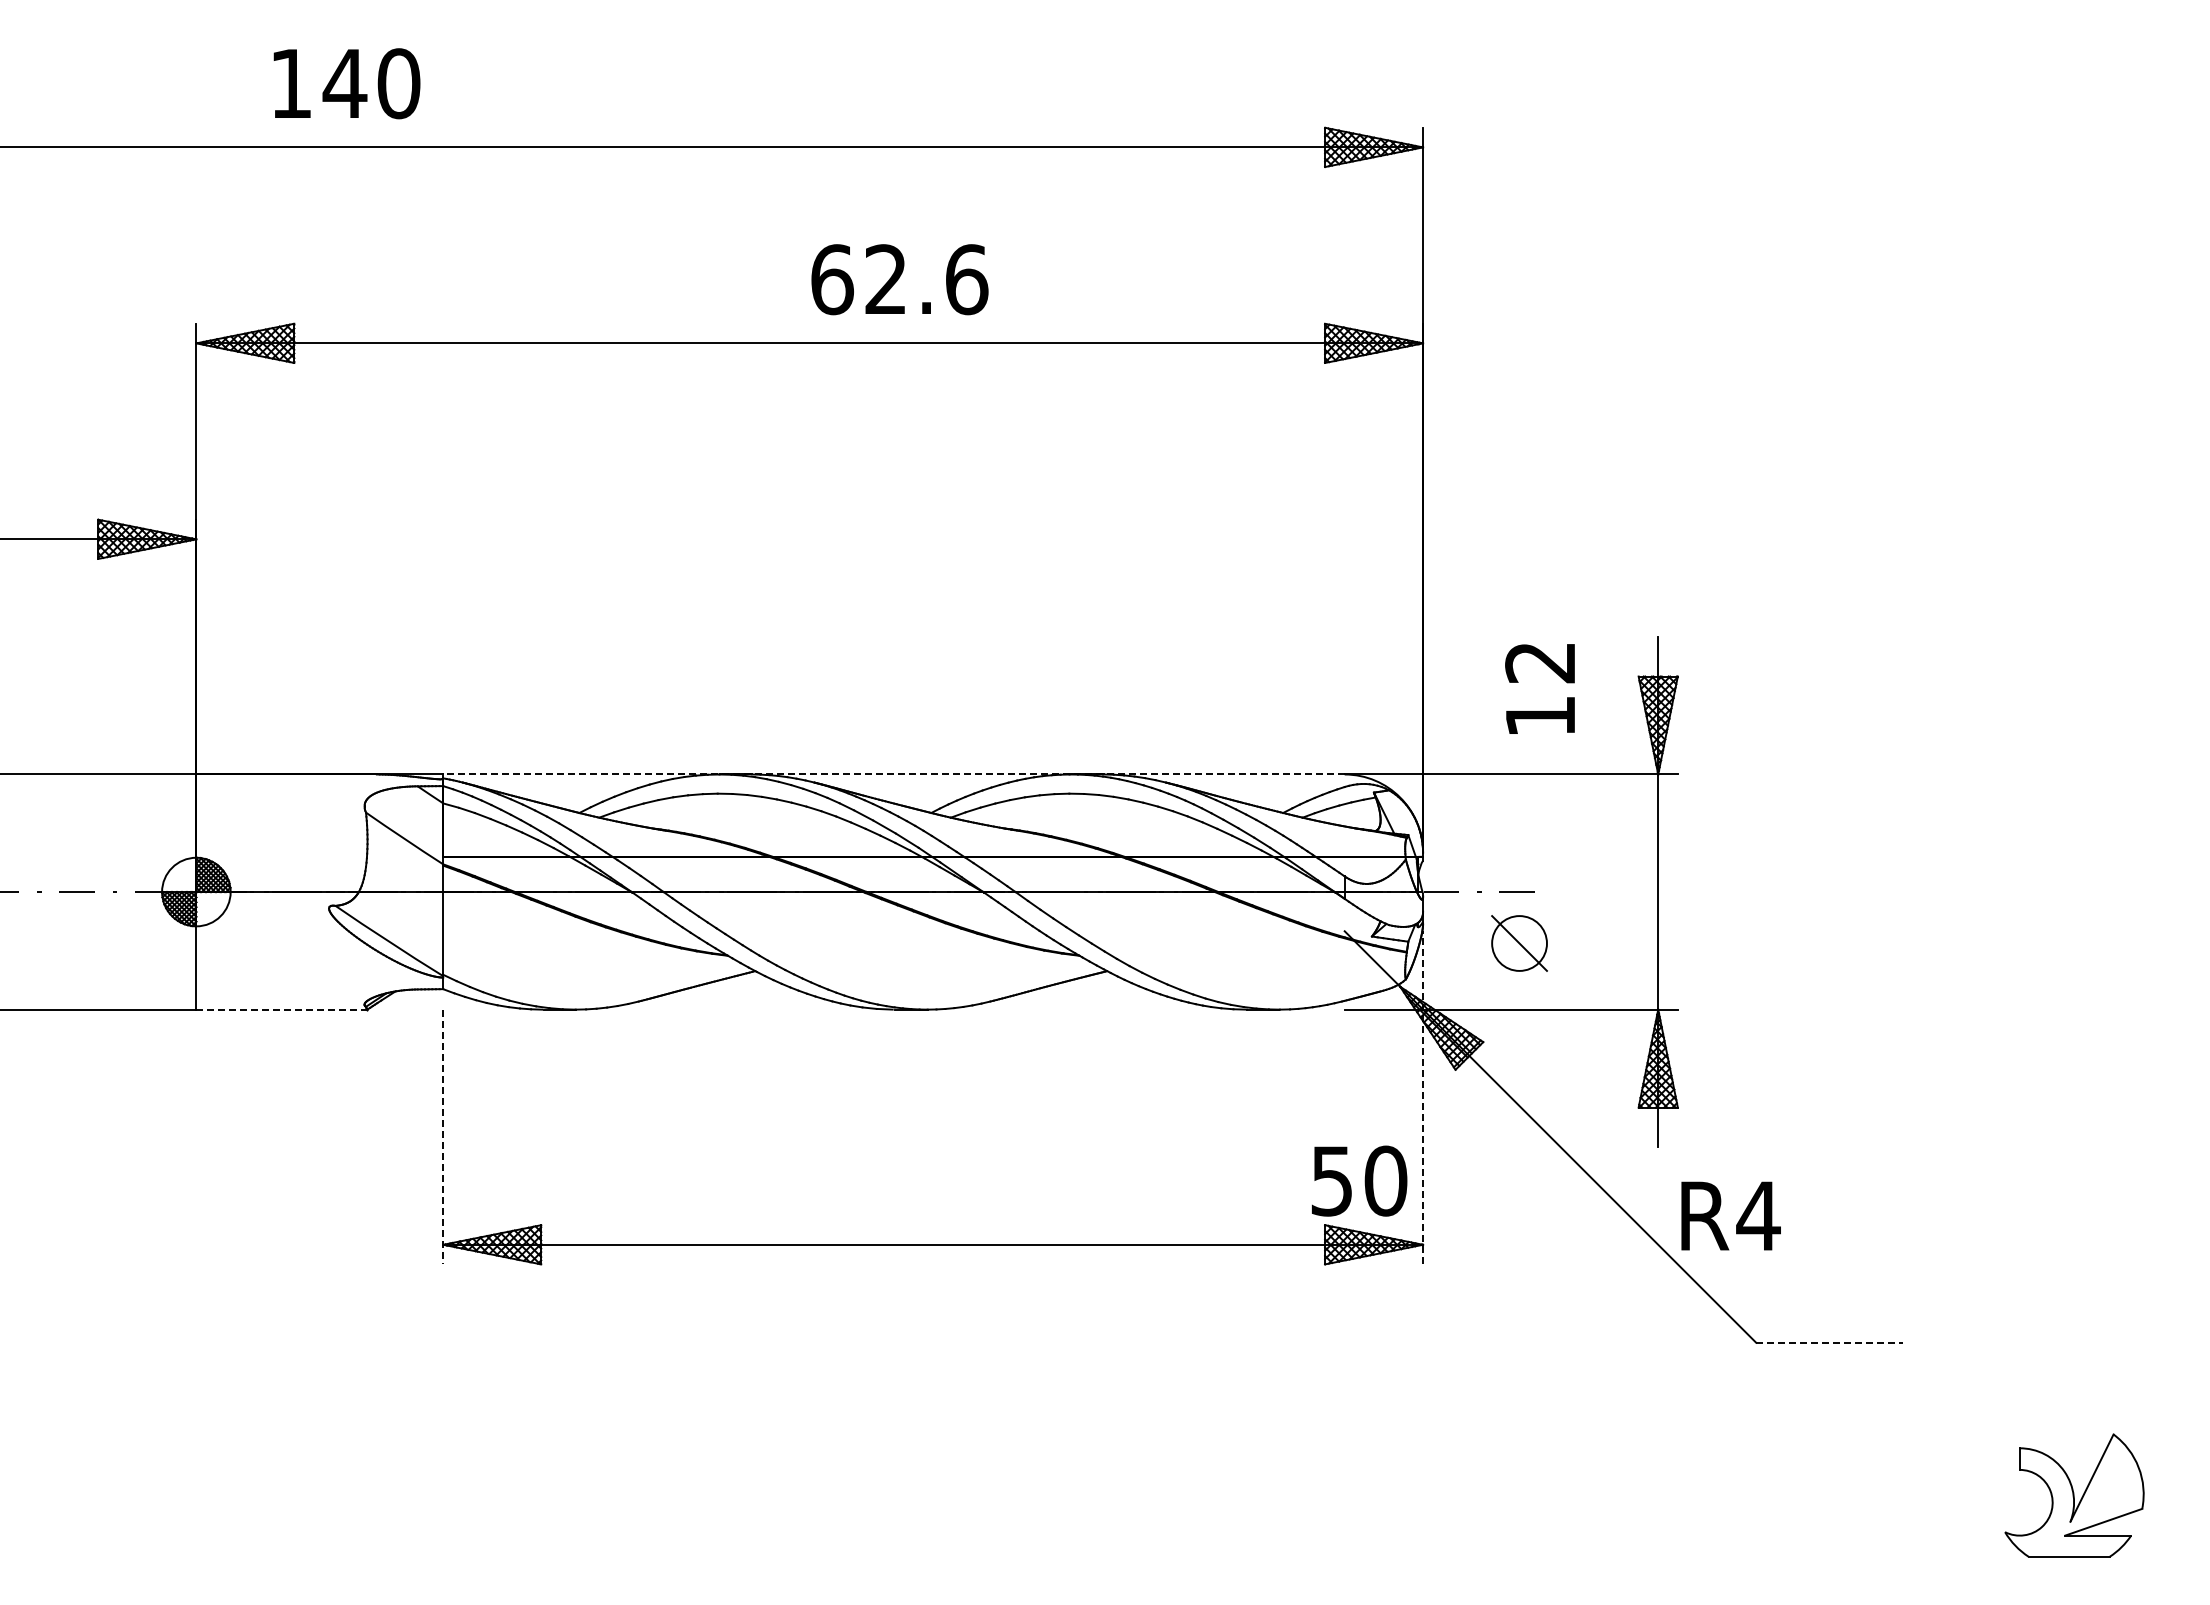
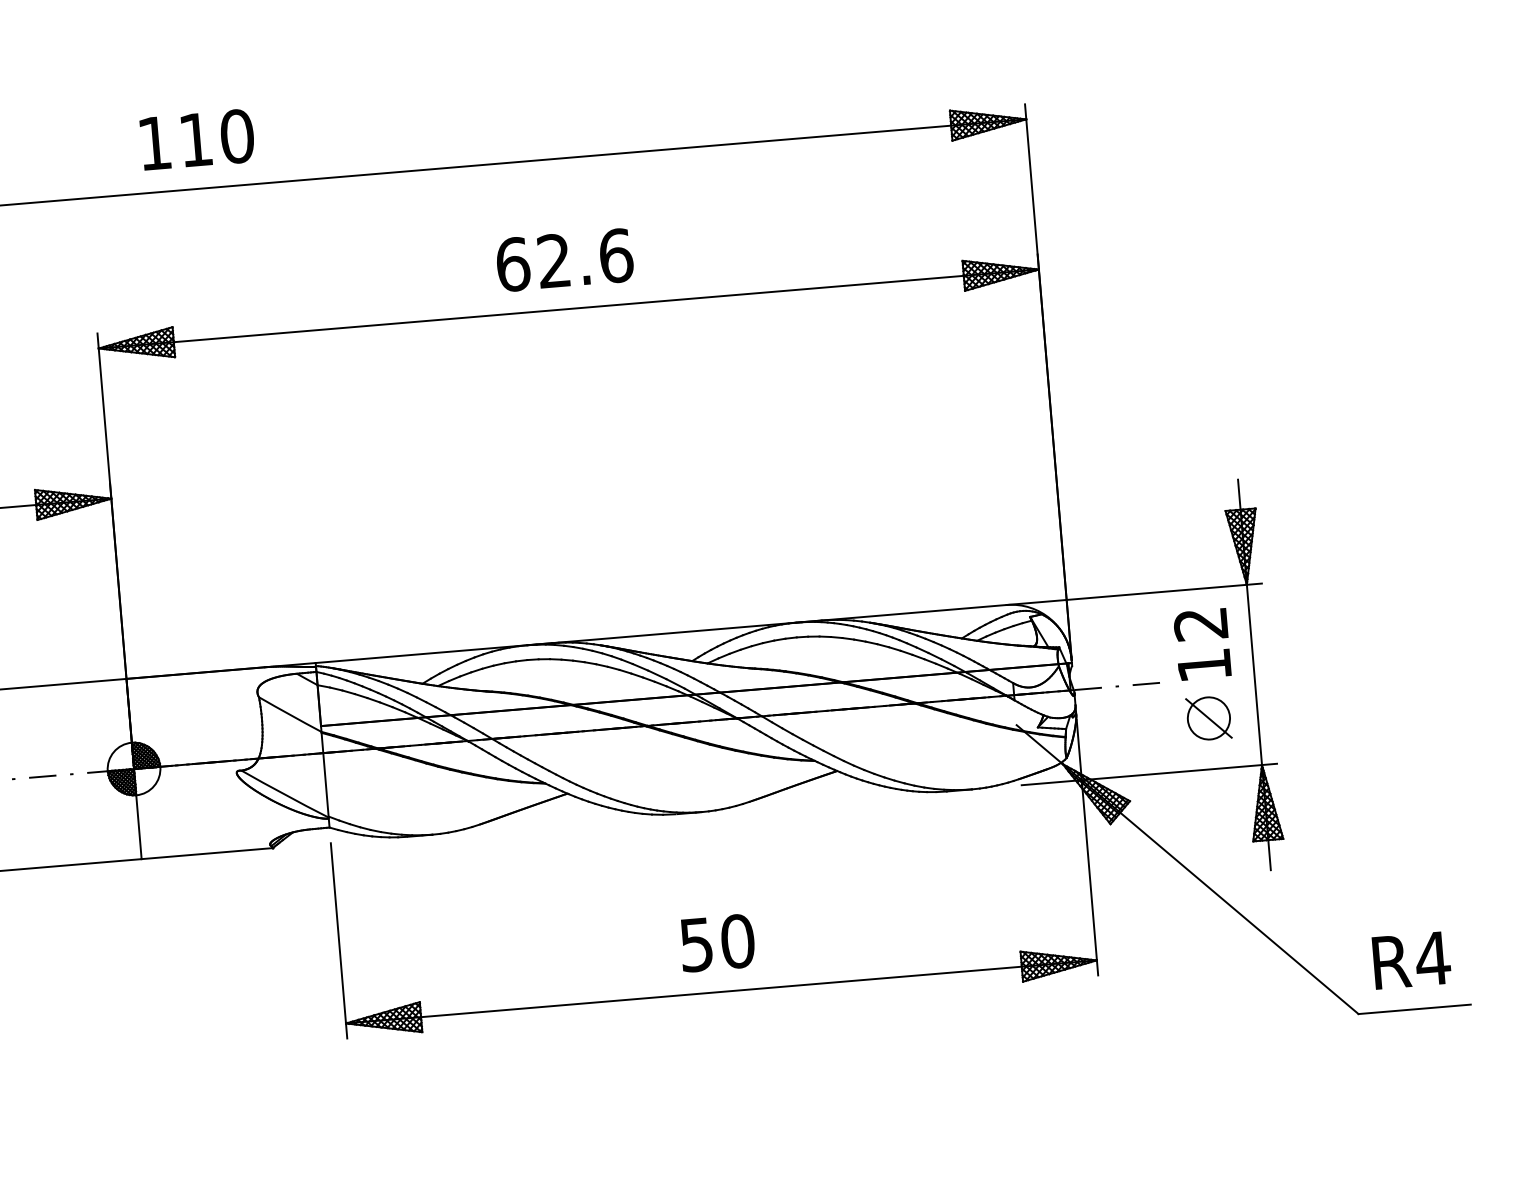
text: (344, 83) -> (195, 139), 140 -> 110
text: (899, 279) -> (564, 260), moved
text: (1539, 688) -> (1201, 644), moved
line: (894, 774) -> (661, 633), dashed -> solid
part: (1519, 943) -> (1208, 718), moved
line: (281, 1009) -> (206, 853), dashed -> solid
line: (1423, 1097) -> (1087, 847), dashed -> solid
line: (443, 1137) -> (339, 941), dashed -> solid
text: (1359, 1180) -> (717, 942), moved
text: (1730, 1215) -> (1411, 960), moved
line: (1829, 1342) -> (1414, 1009), dashed -> solid

